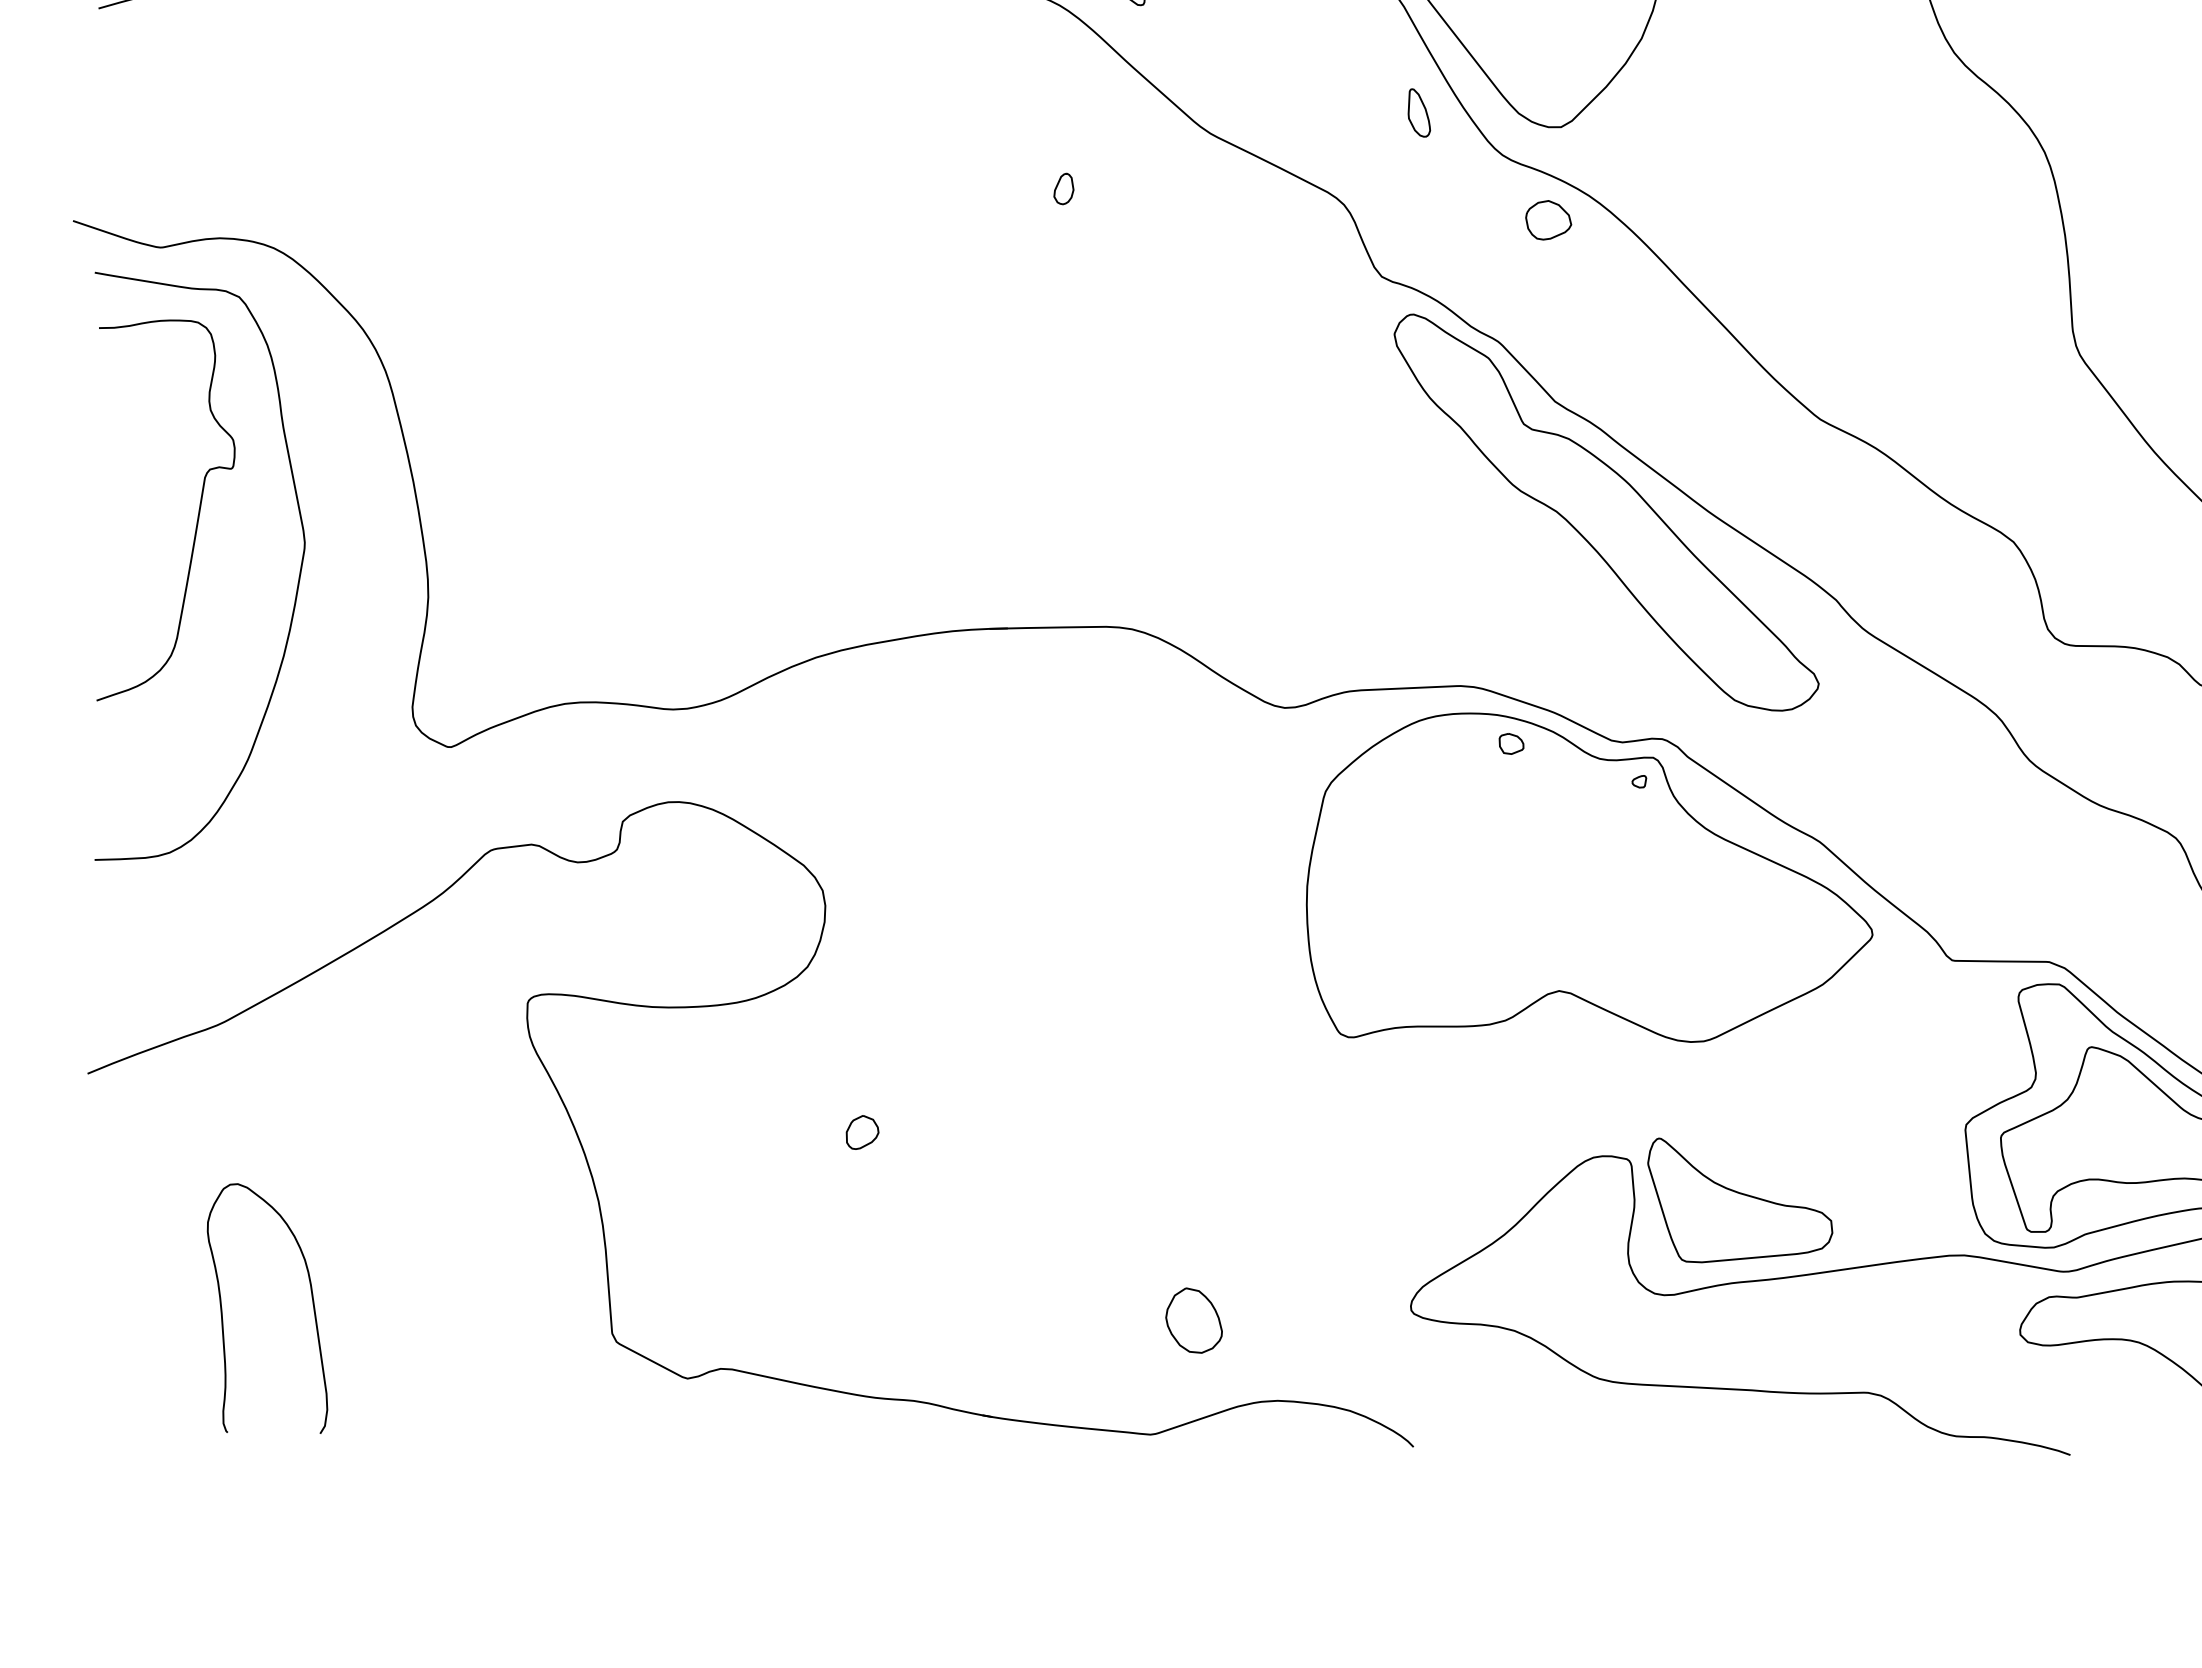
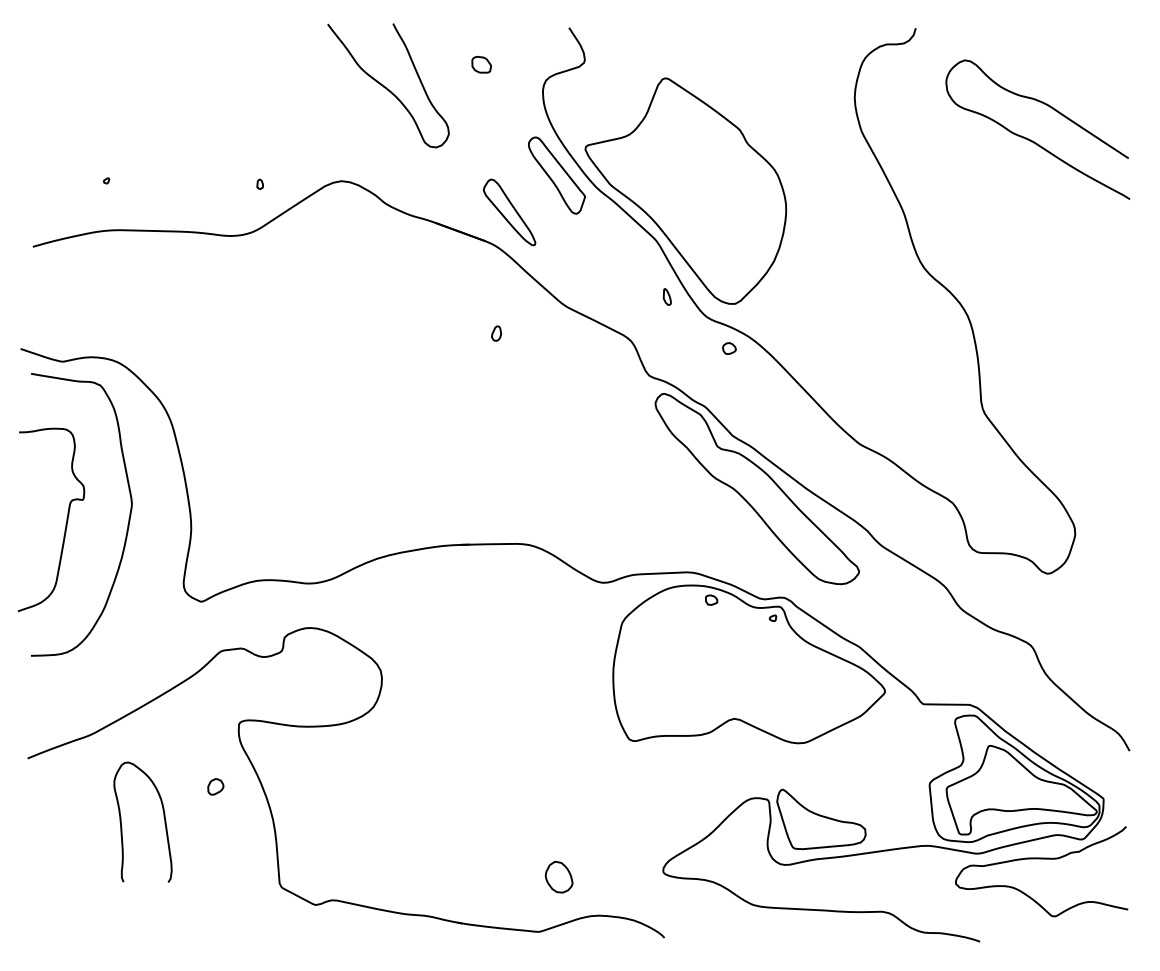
part: (1419, 111) -> (667, 296), size x0.7
part: (1548, 220) -> (729, 348), size x0.6
curve: (195, 517) -> (65, 523), moved
part: (861, 1131) -> (215, 786), moved
curve: (224, 1319) -> (122, 827), moved

